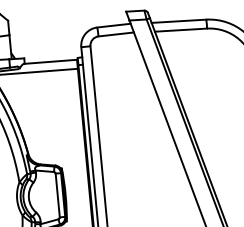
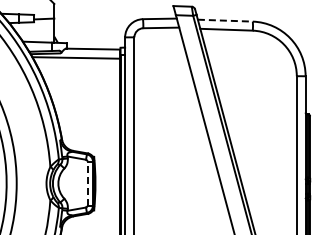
line: (179, 21) -> (225, 20), solid -> dashed
line: (57, 195) -> (87, 183), solid -> dashed

